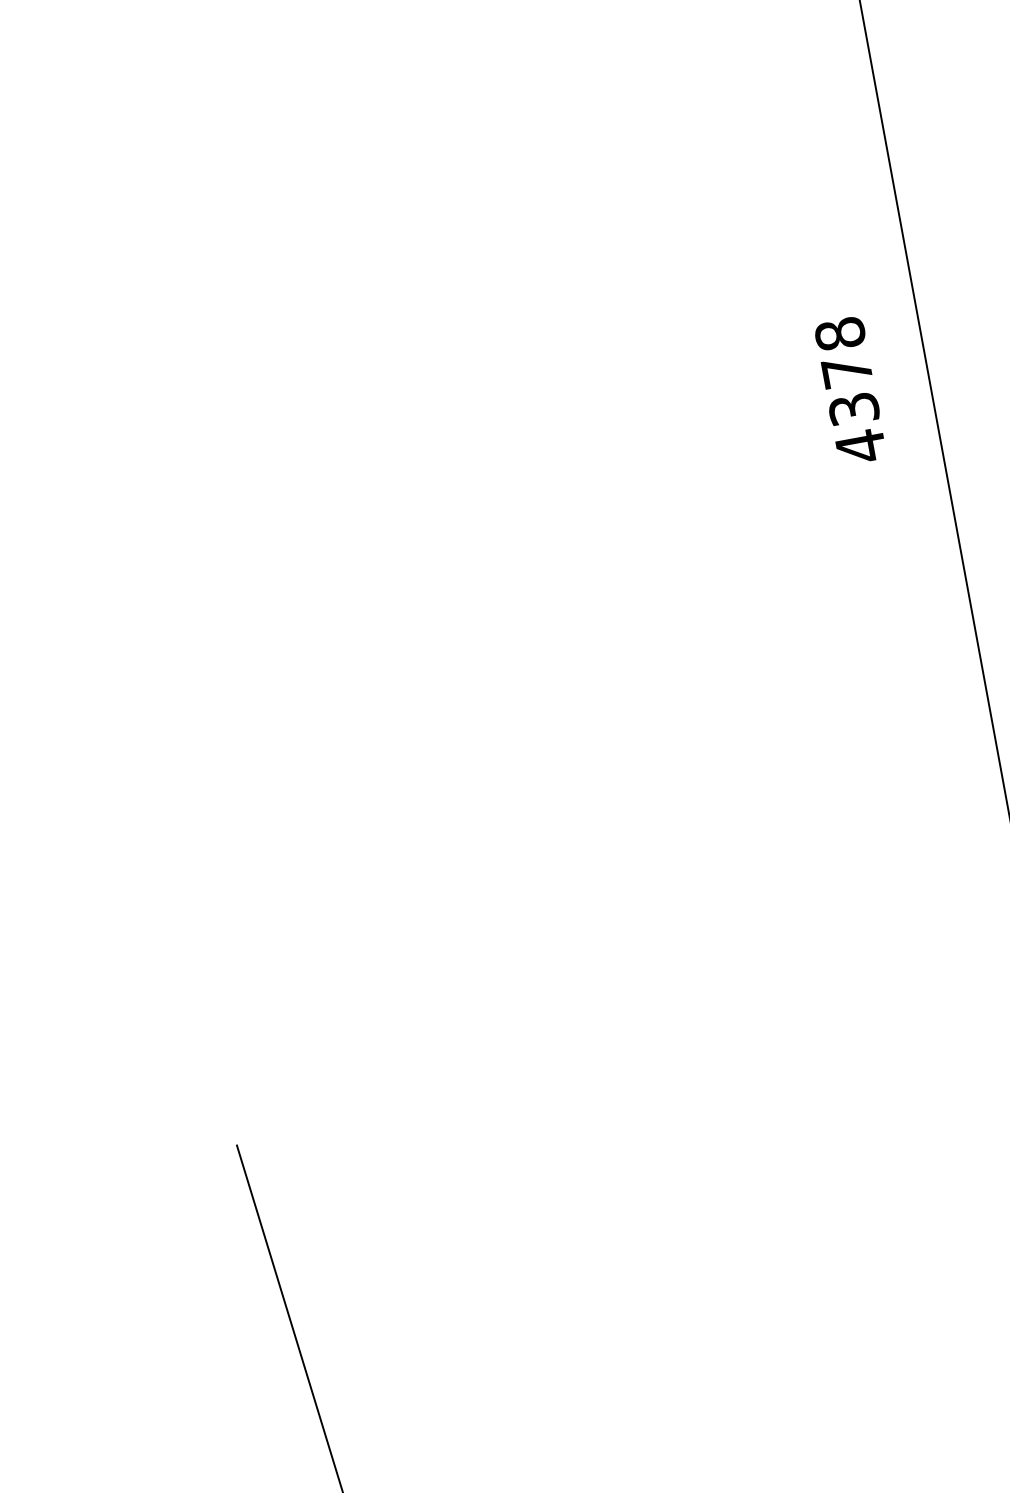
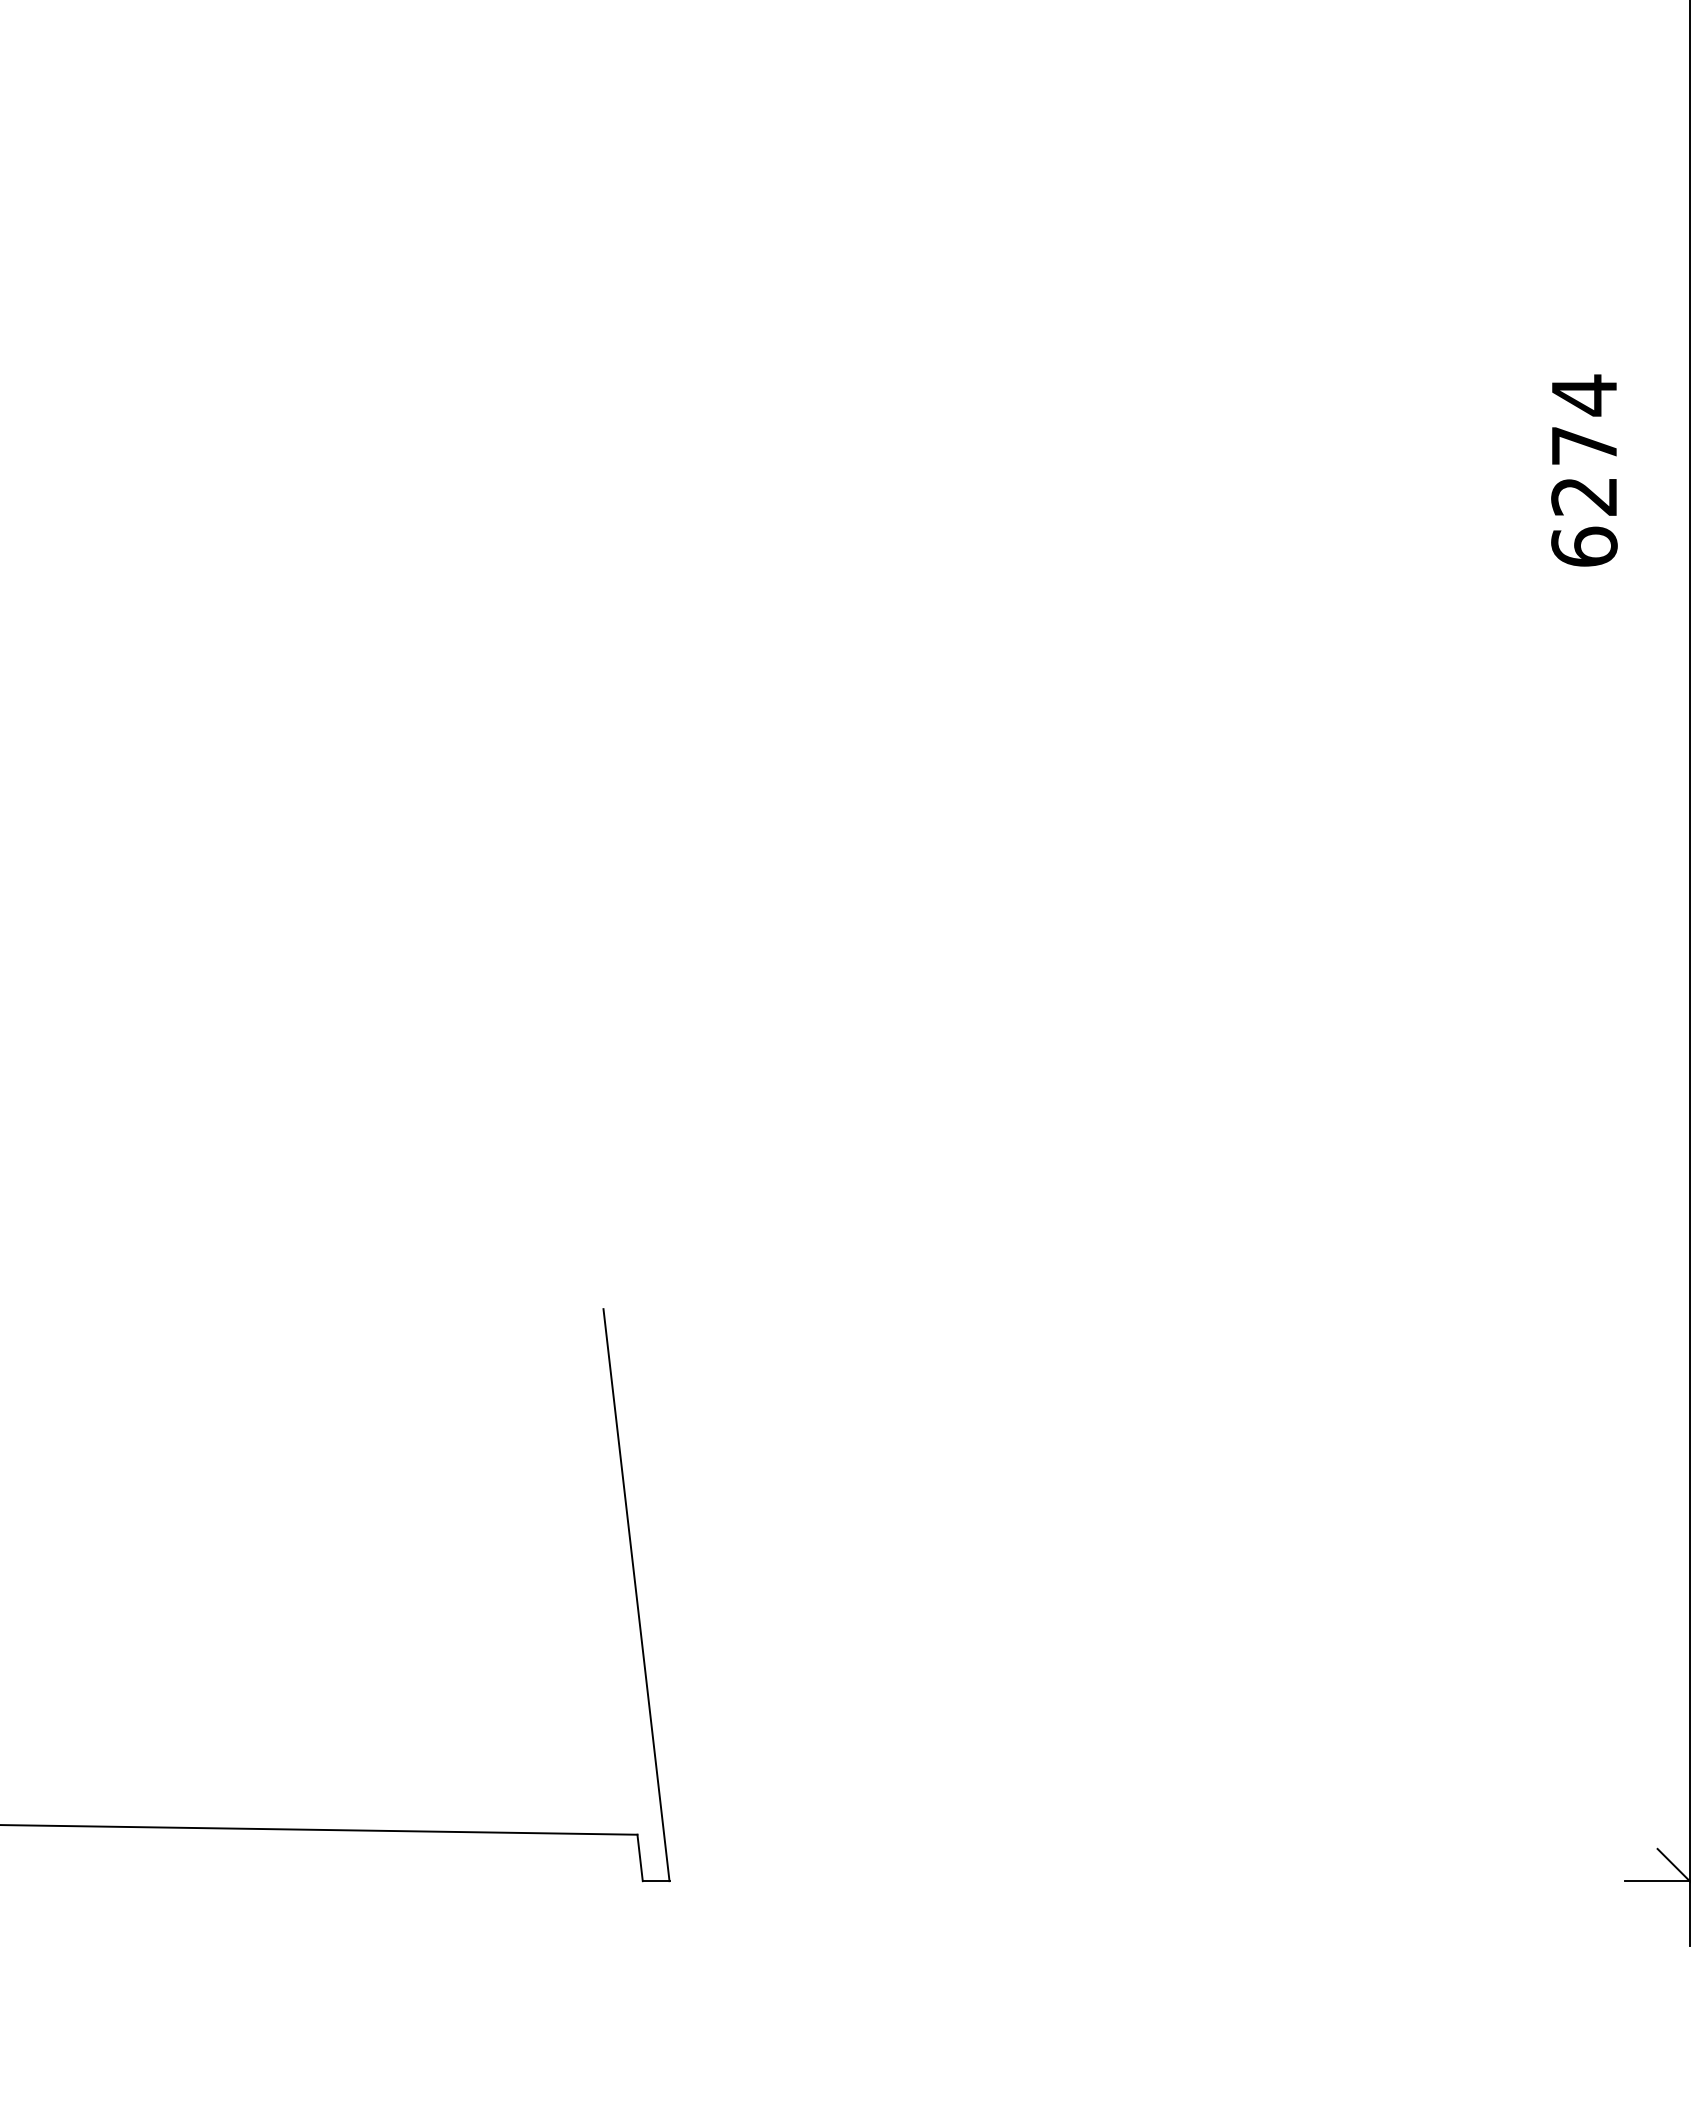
text: (850, 390) -> (1584, 471), 4378 -> 6274

